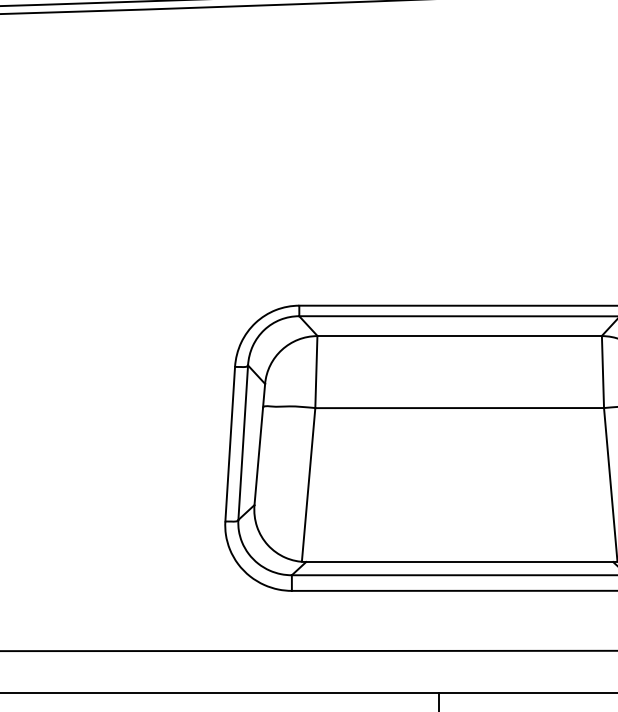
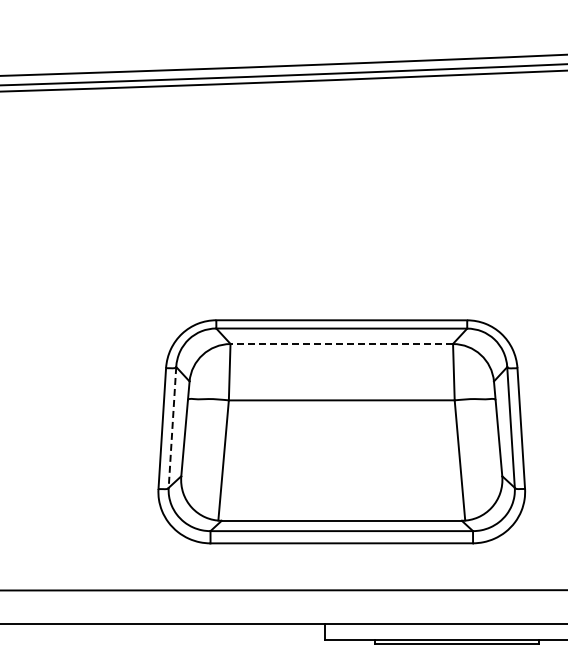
line: (459, 336) -> (341, 344), solid -> dashed
line: (243, 442) -> (172, 427), solid -> dashed

